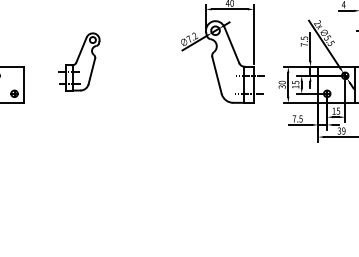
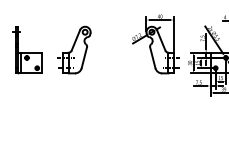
part: (79, 60) -> (74, 49), size x1.43

